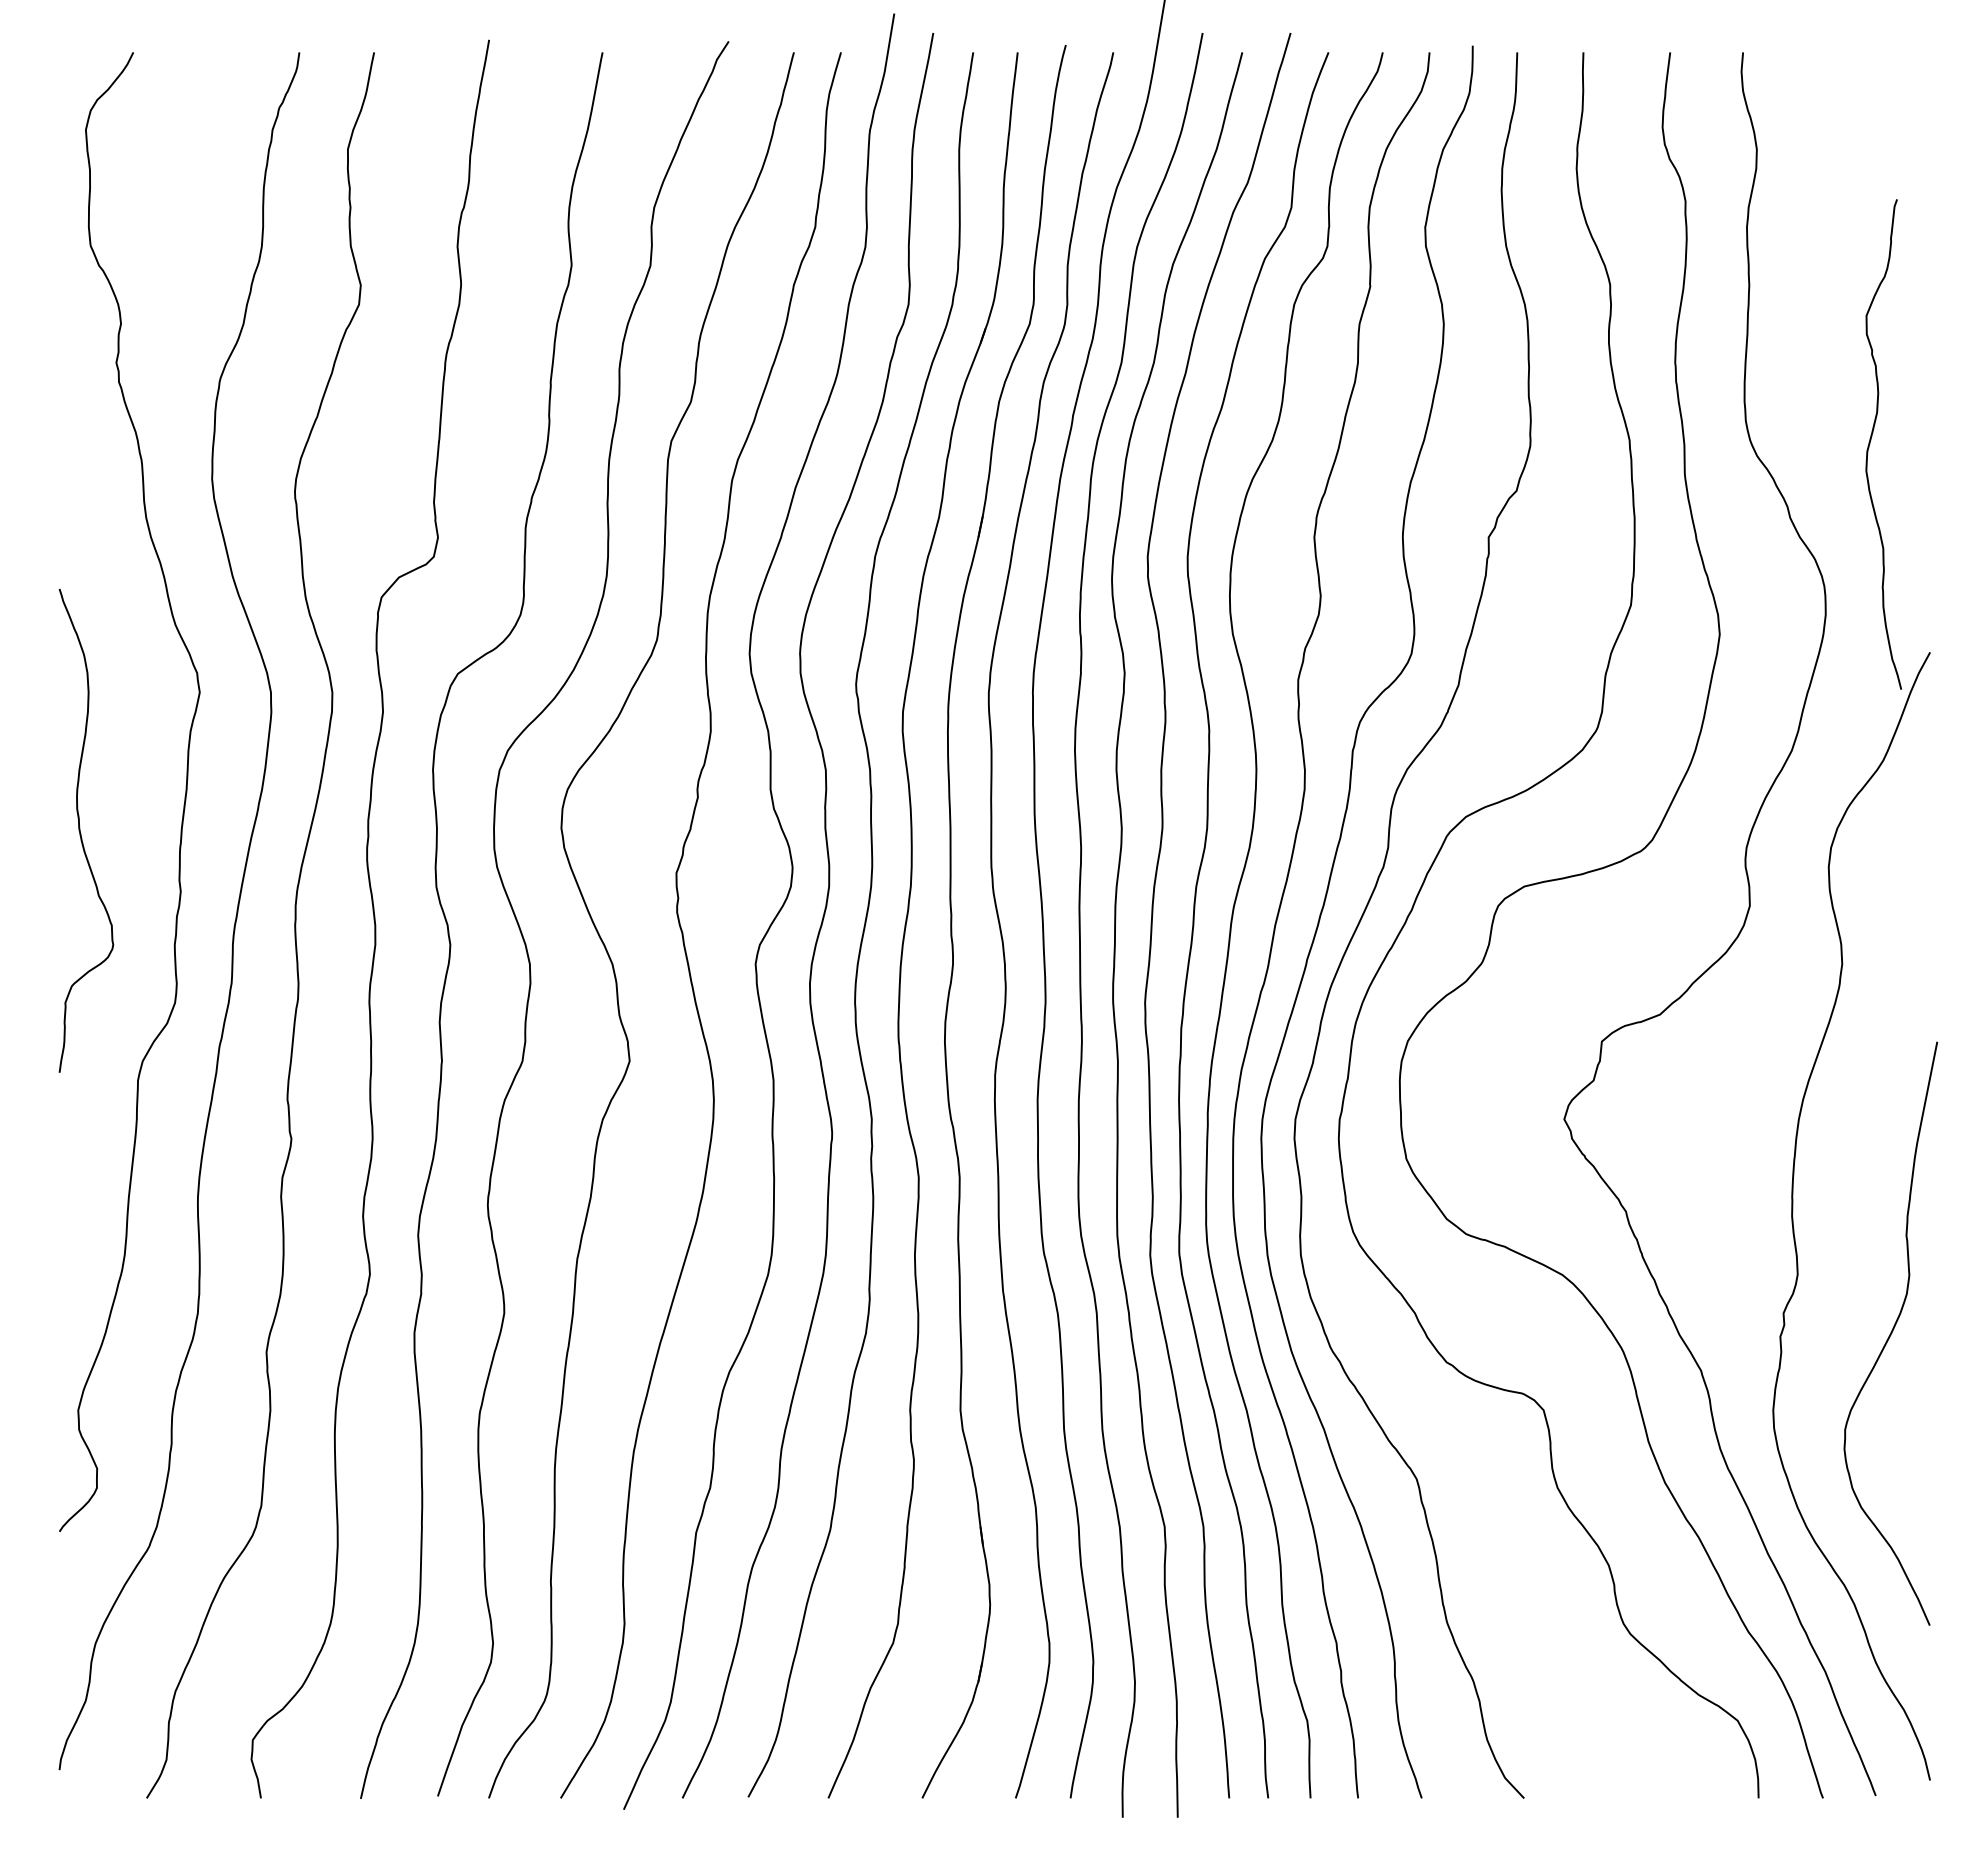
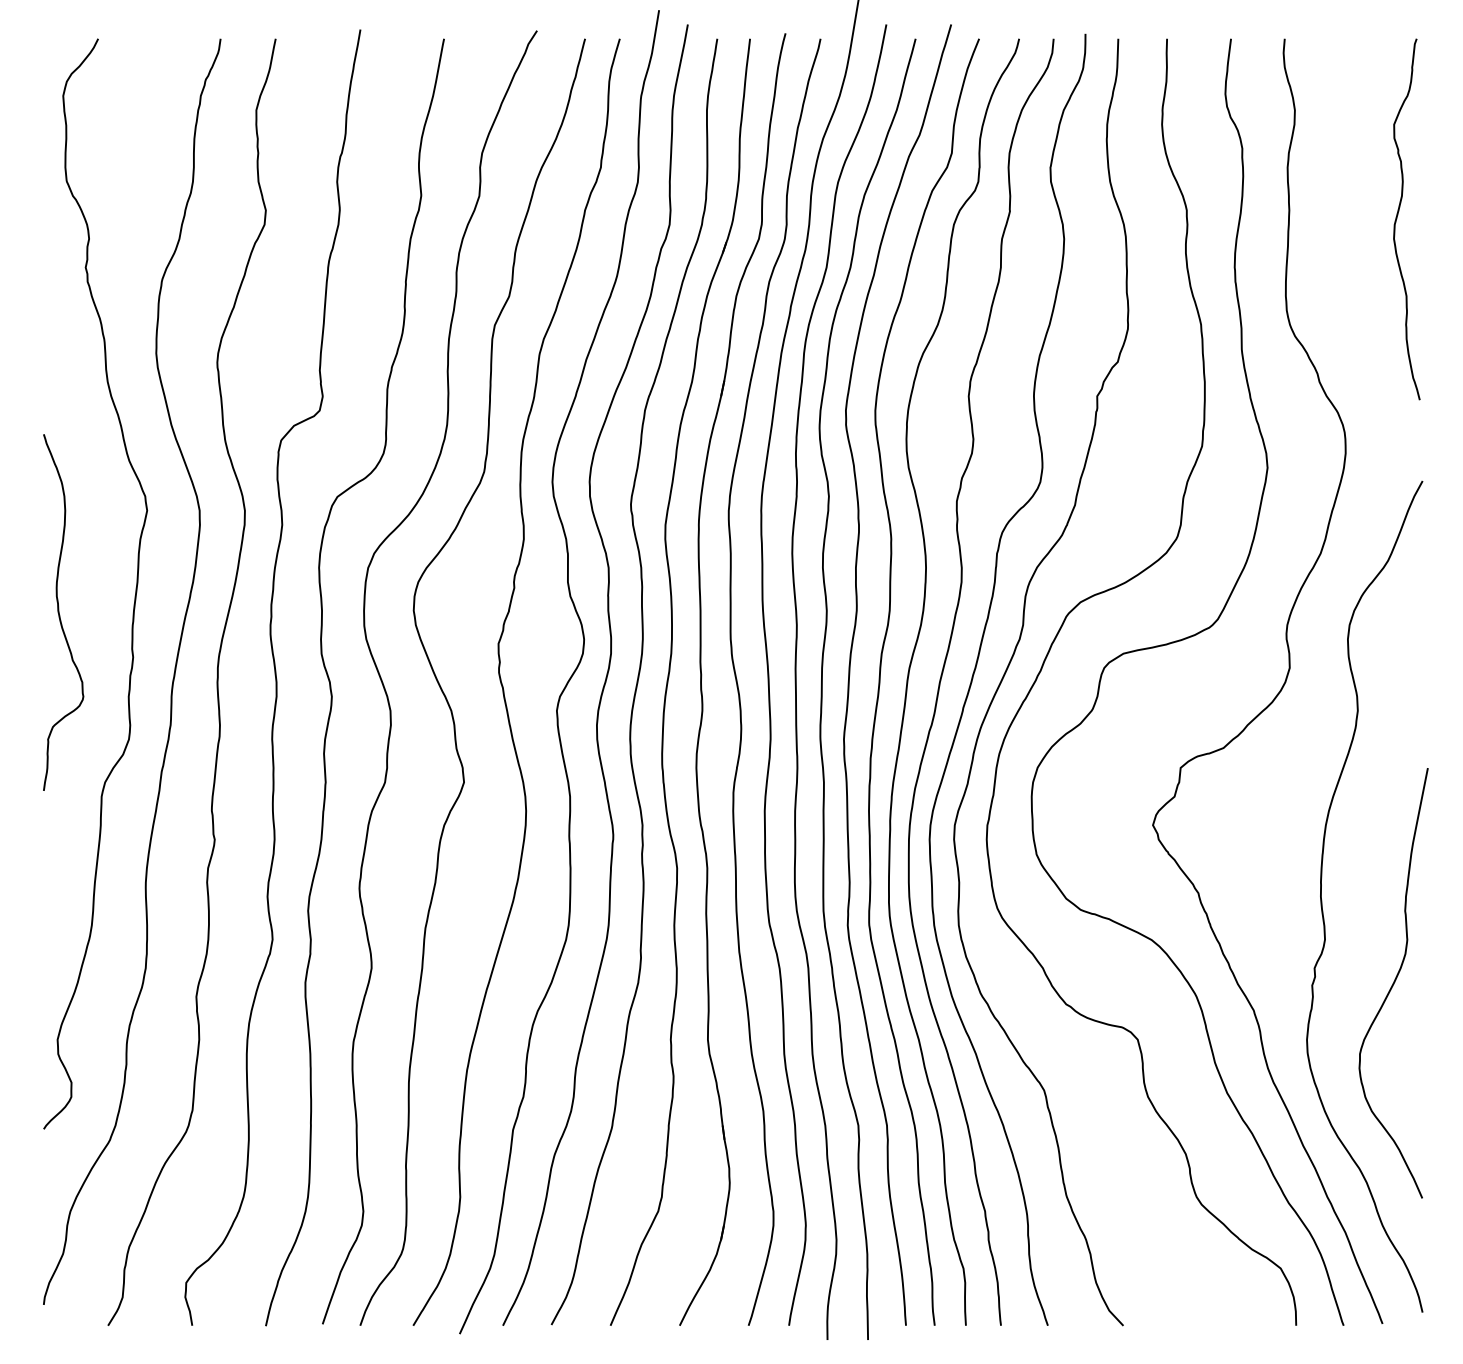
curve: (1871, 440) -> (1397, 216), moved

